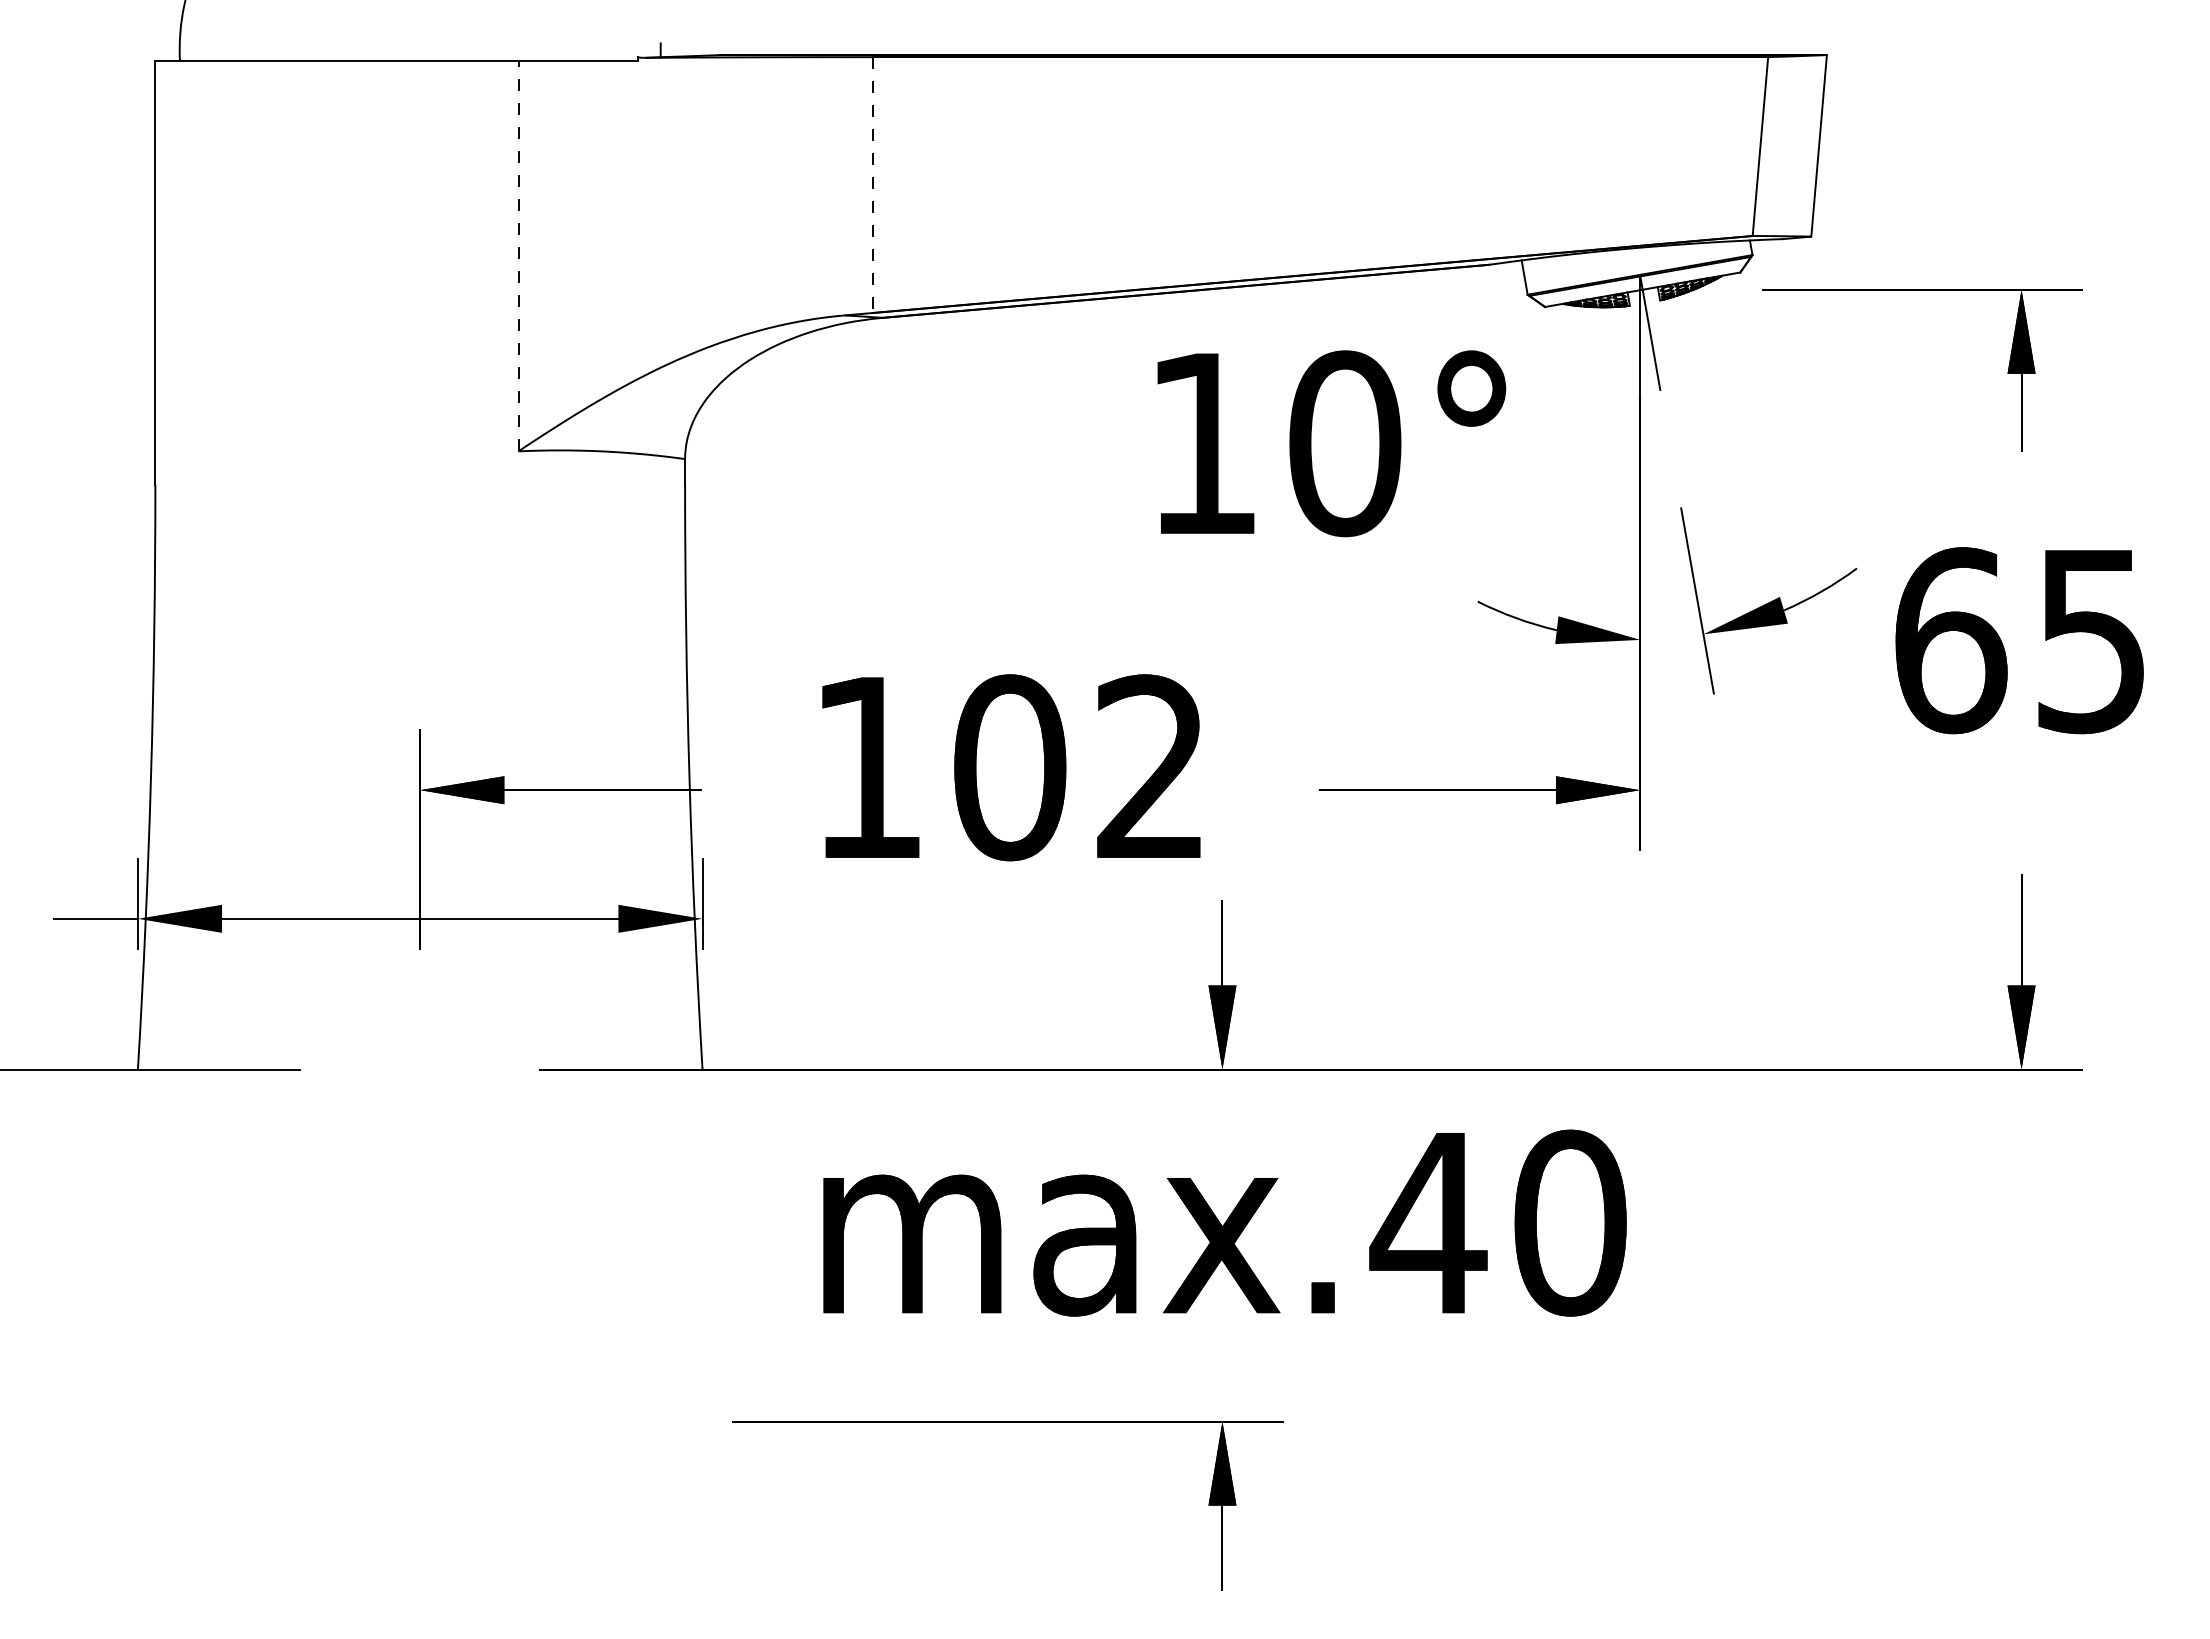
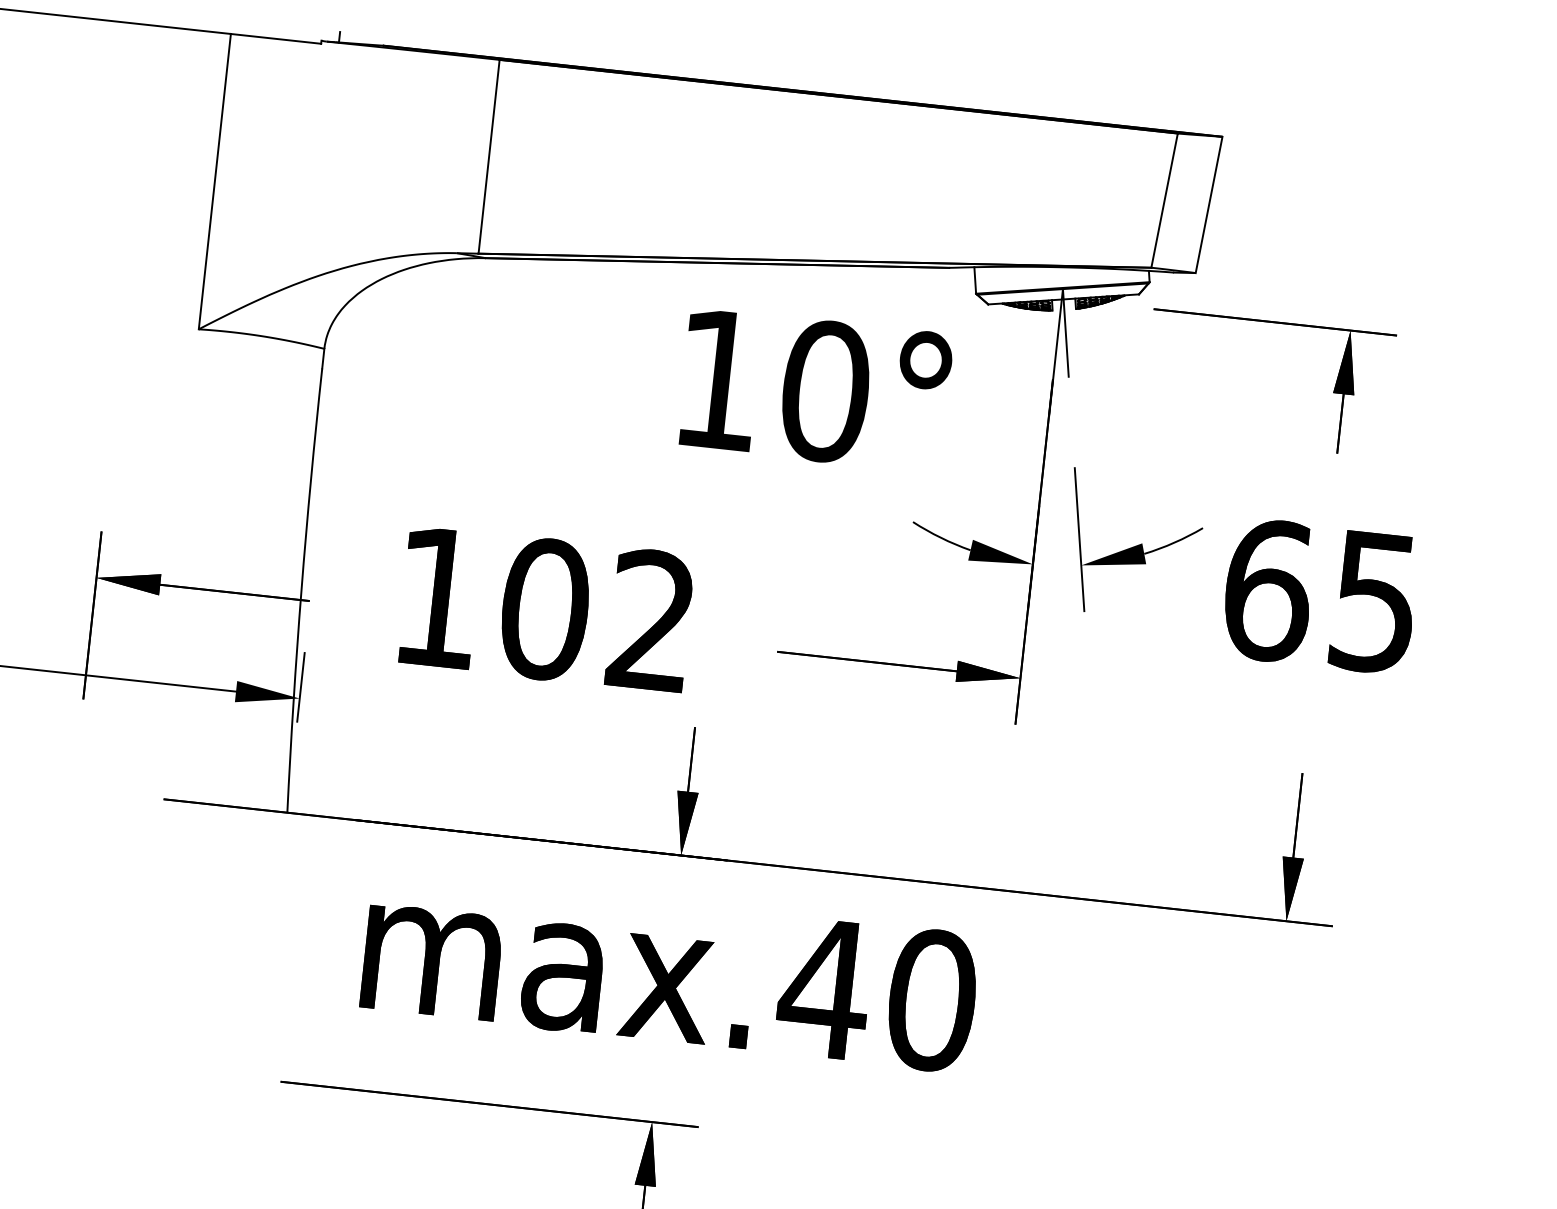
line: (872, 185) -> (488, 157), dashed -> solid
line: (518, 256) -> (214, 181), dashed -> solid

